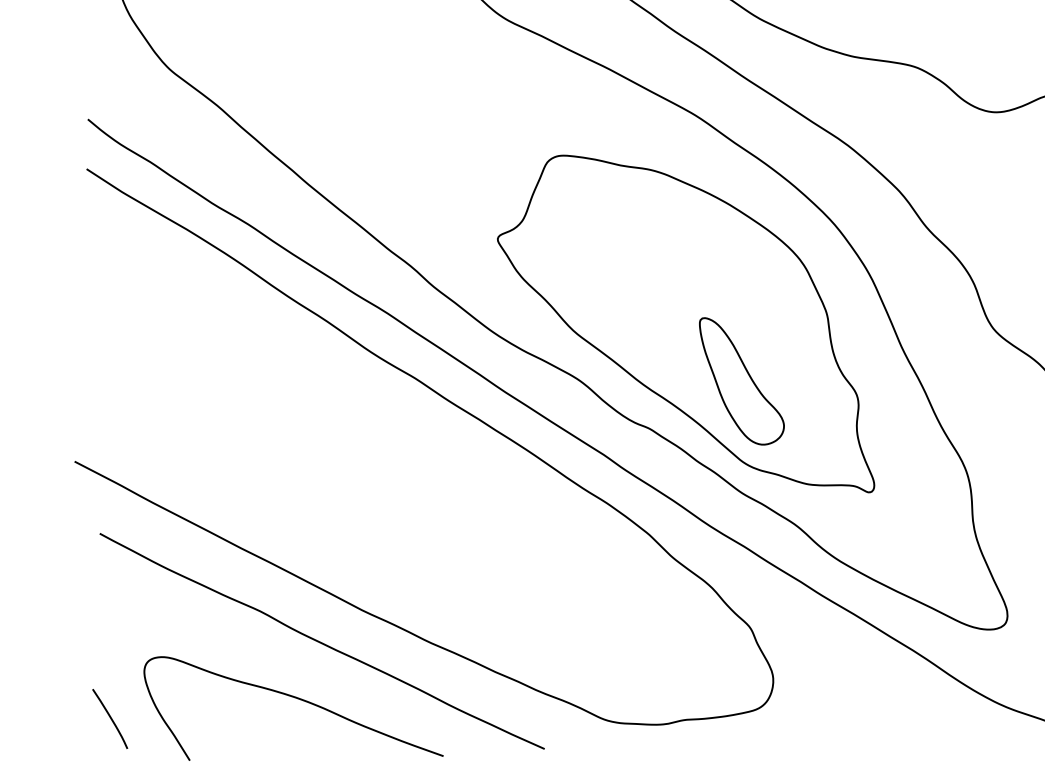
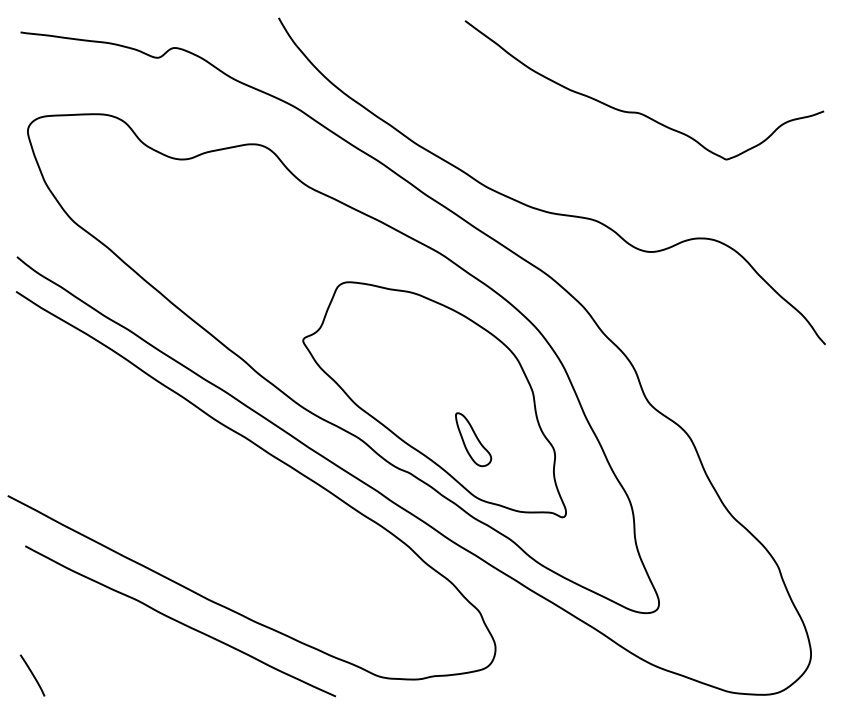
part: (741, 380) -> (473, 439), size x0.6
curve: (294, 698) -> (161, 661), removed

